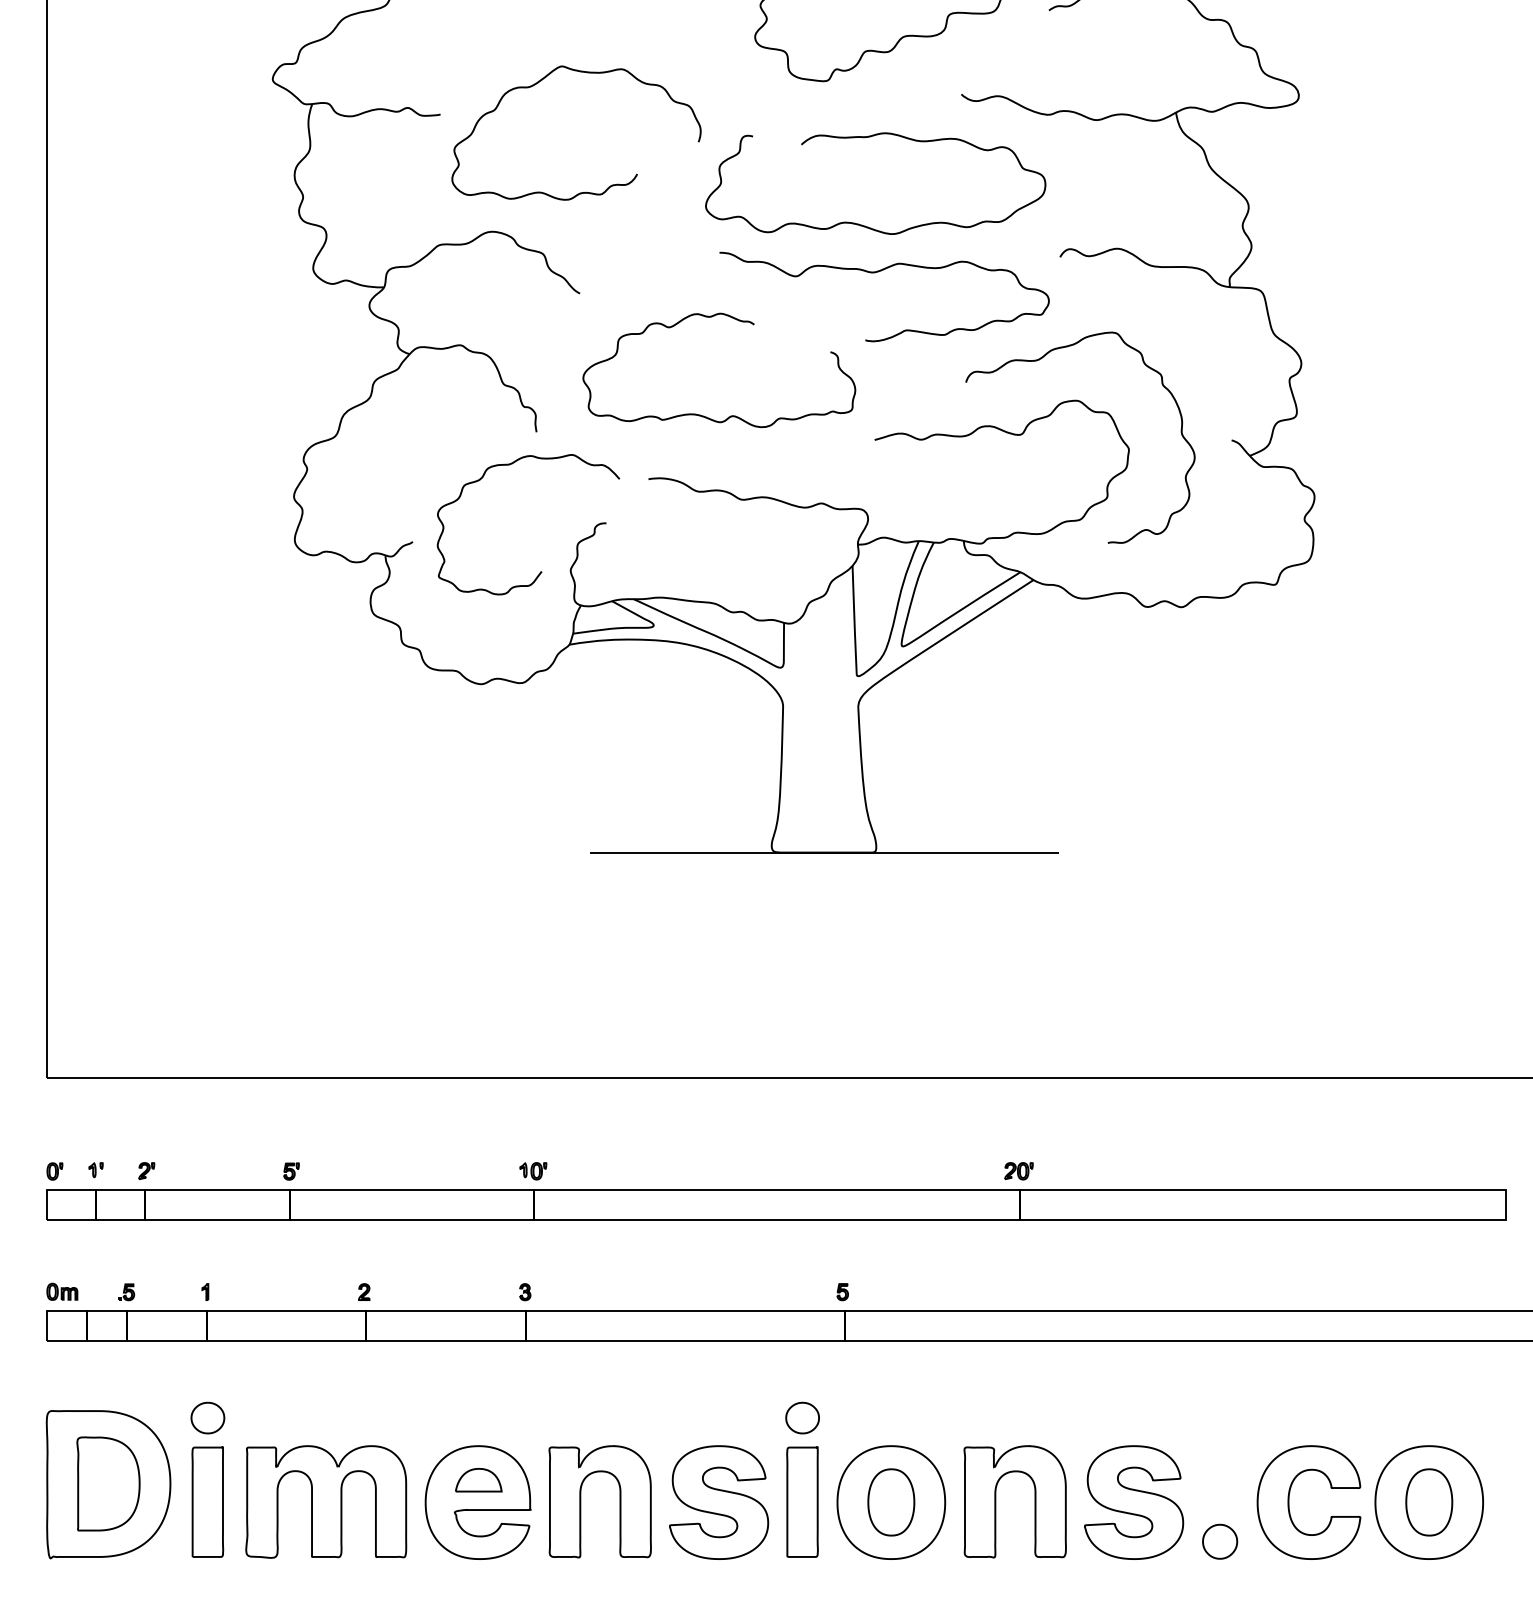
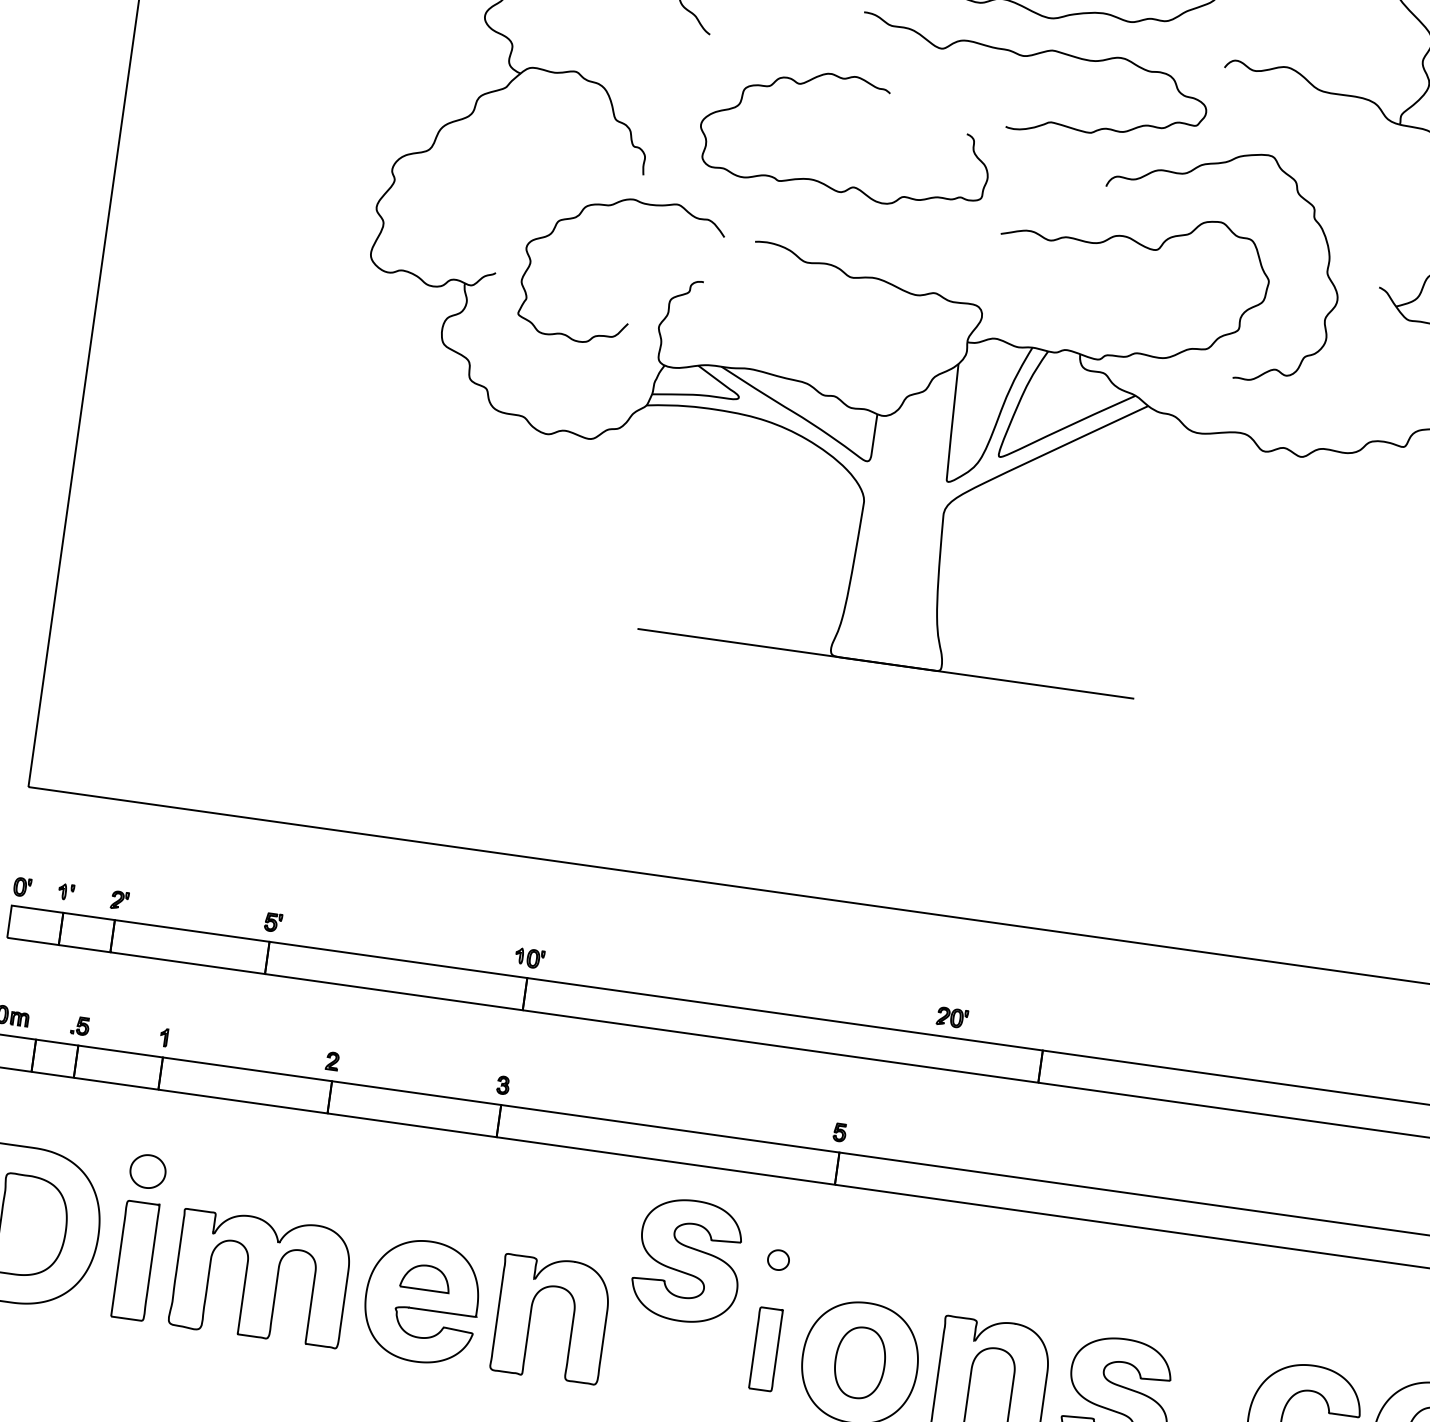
part: (1018, 1171) -> (951, 1017), moved
part: (802, 1417) -> (778, 1259), size x0.6
part: (802, 1501) -> (766, 1348), size x0.7
part: (719, 1502) -> (688, 1260), moved

